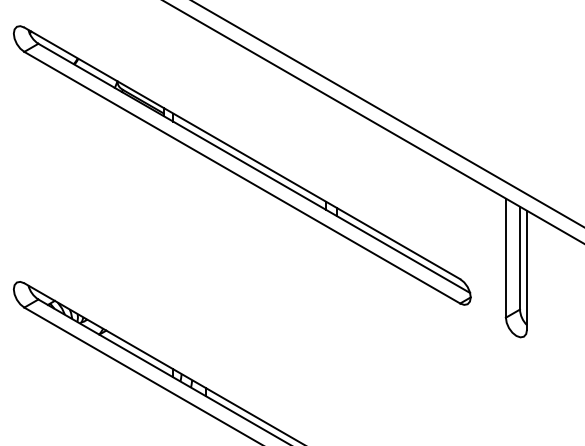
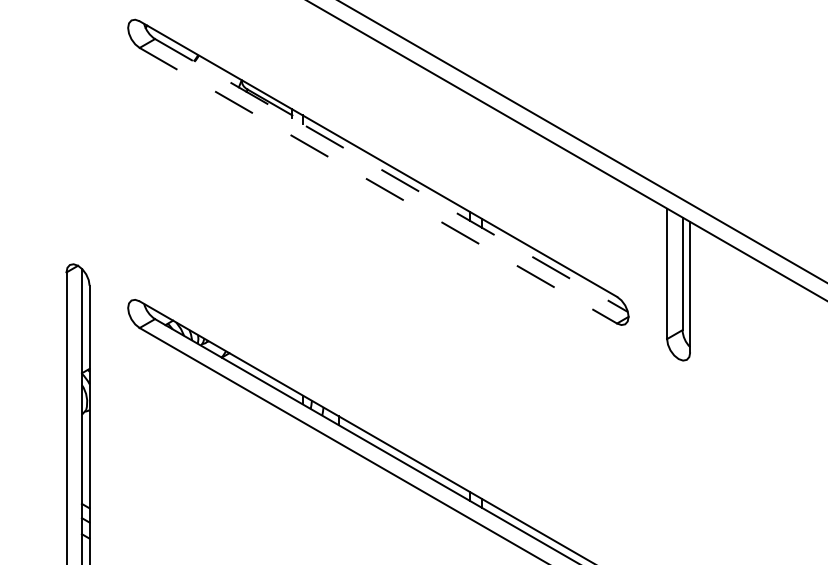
line: (254, 168) -> (391, 175), solid -> dashed
line: (242, 177) -> (378, 185), solid -> dashed

